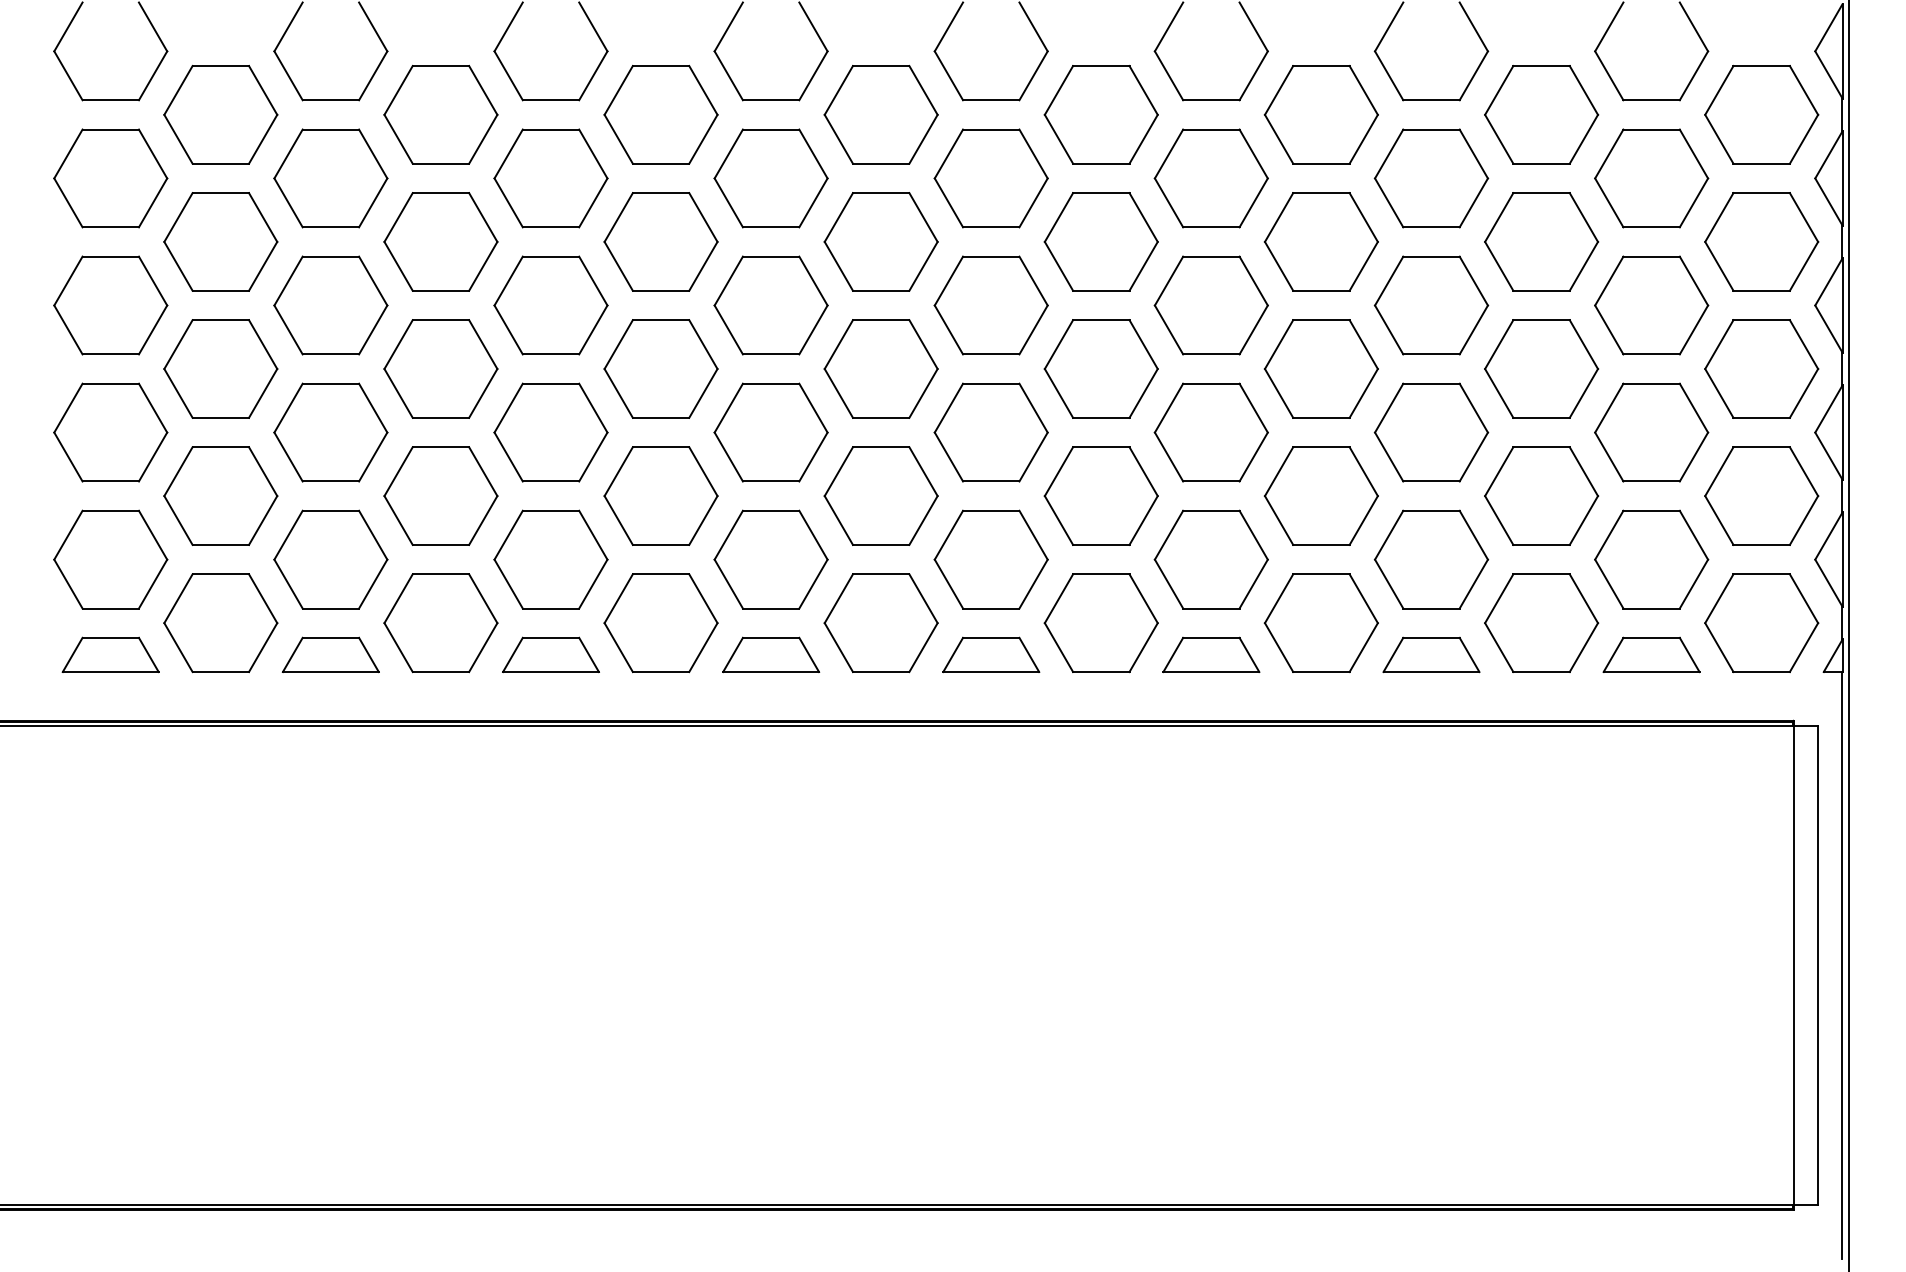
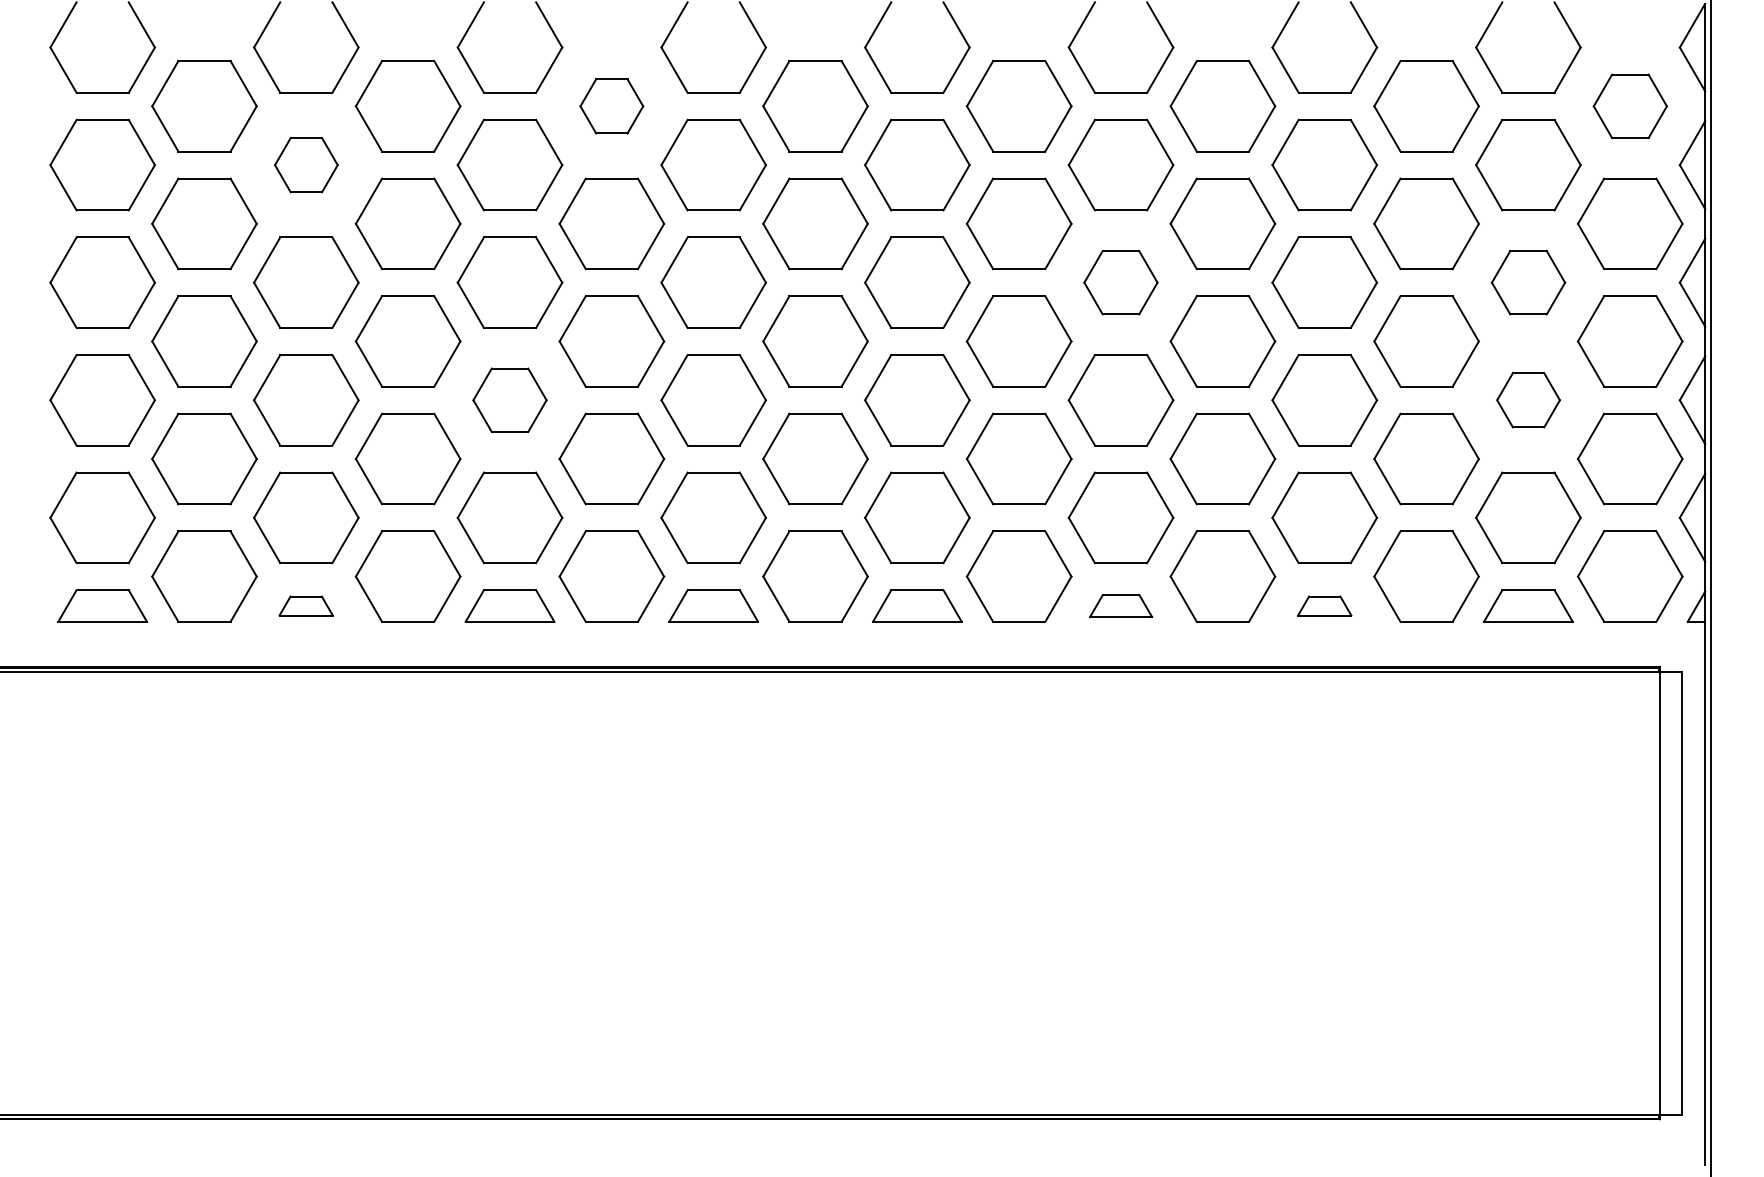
part: (660, 114) -> (611, 105), size x0.6
part: (1761, 114) -> (1630, 105), size x0.7
part: (330, 178) -> (306, 165), size x0.6
part: (1210, 305) -> (1120, 282), size x0.7
part: (1651, 305) -> (1528, 282), size x0.7
part: (550, 432) -> (509, 400), size x0.7
part: (1651, 432) -> (1528, 400), size x0.6
part: (330, 654) -> (306, 605), size x0.6
part: (1211, 654) -> (1121, 605), size x0.7
part: (1431, 654) -> (1324, 605), size x0.6

